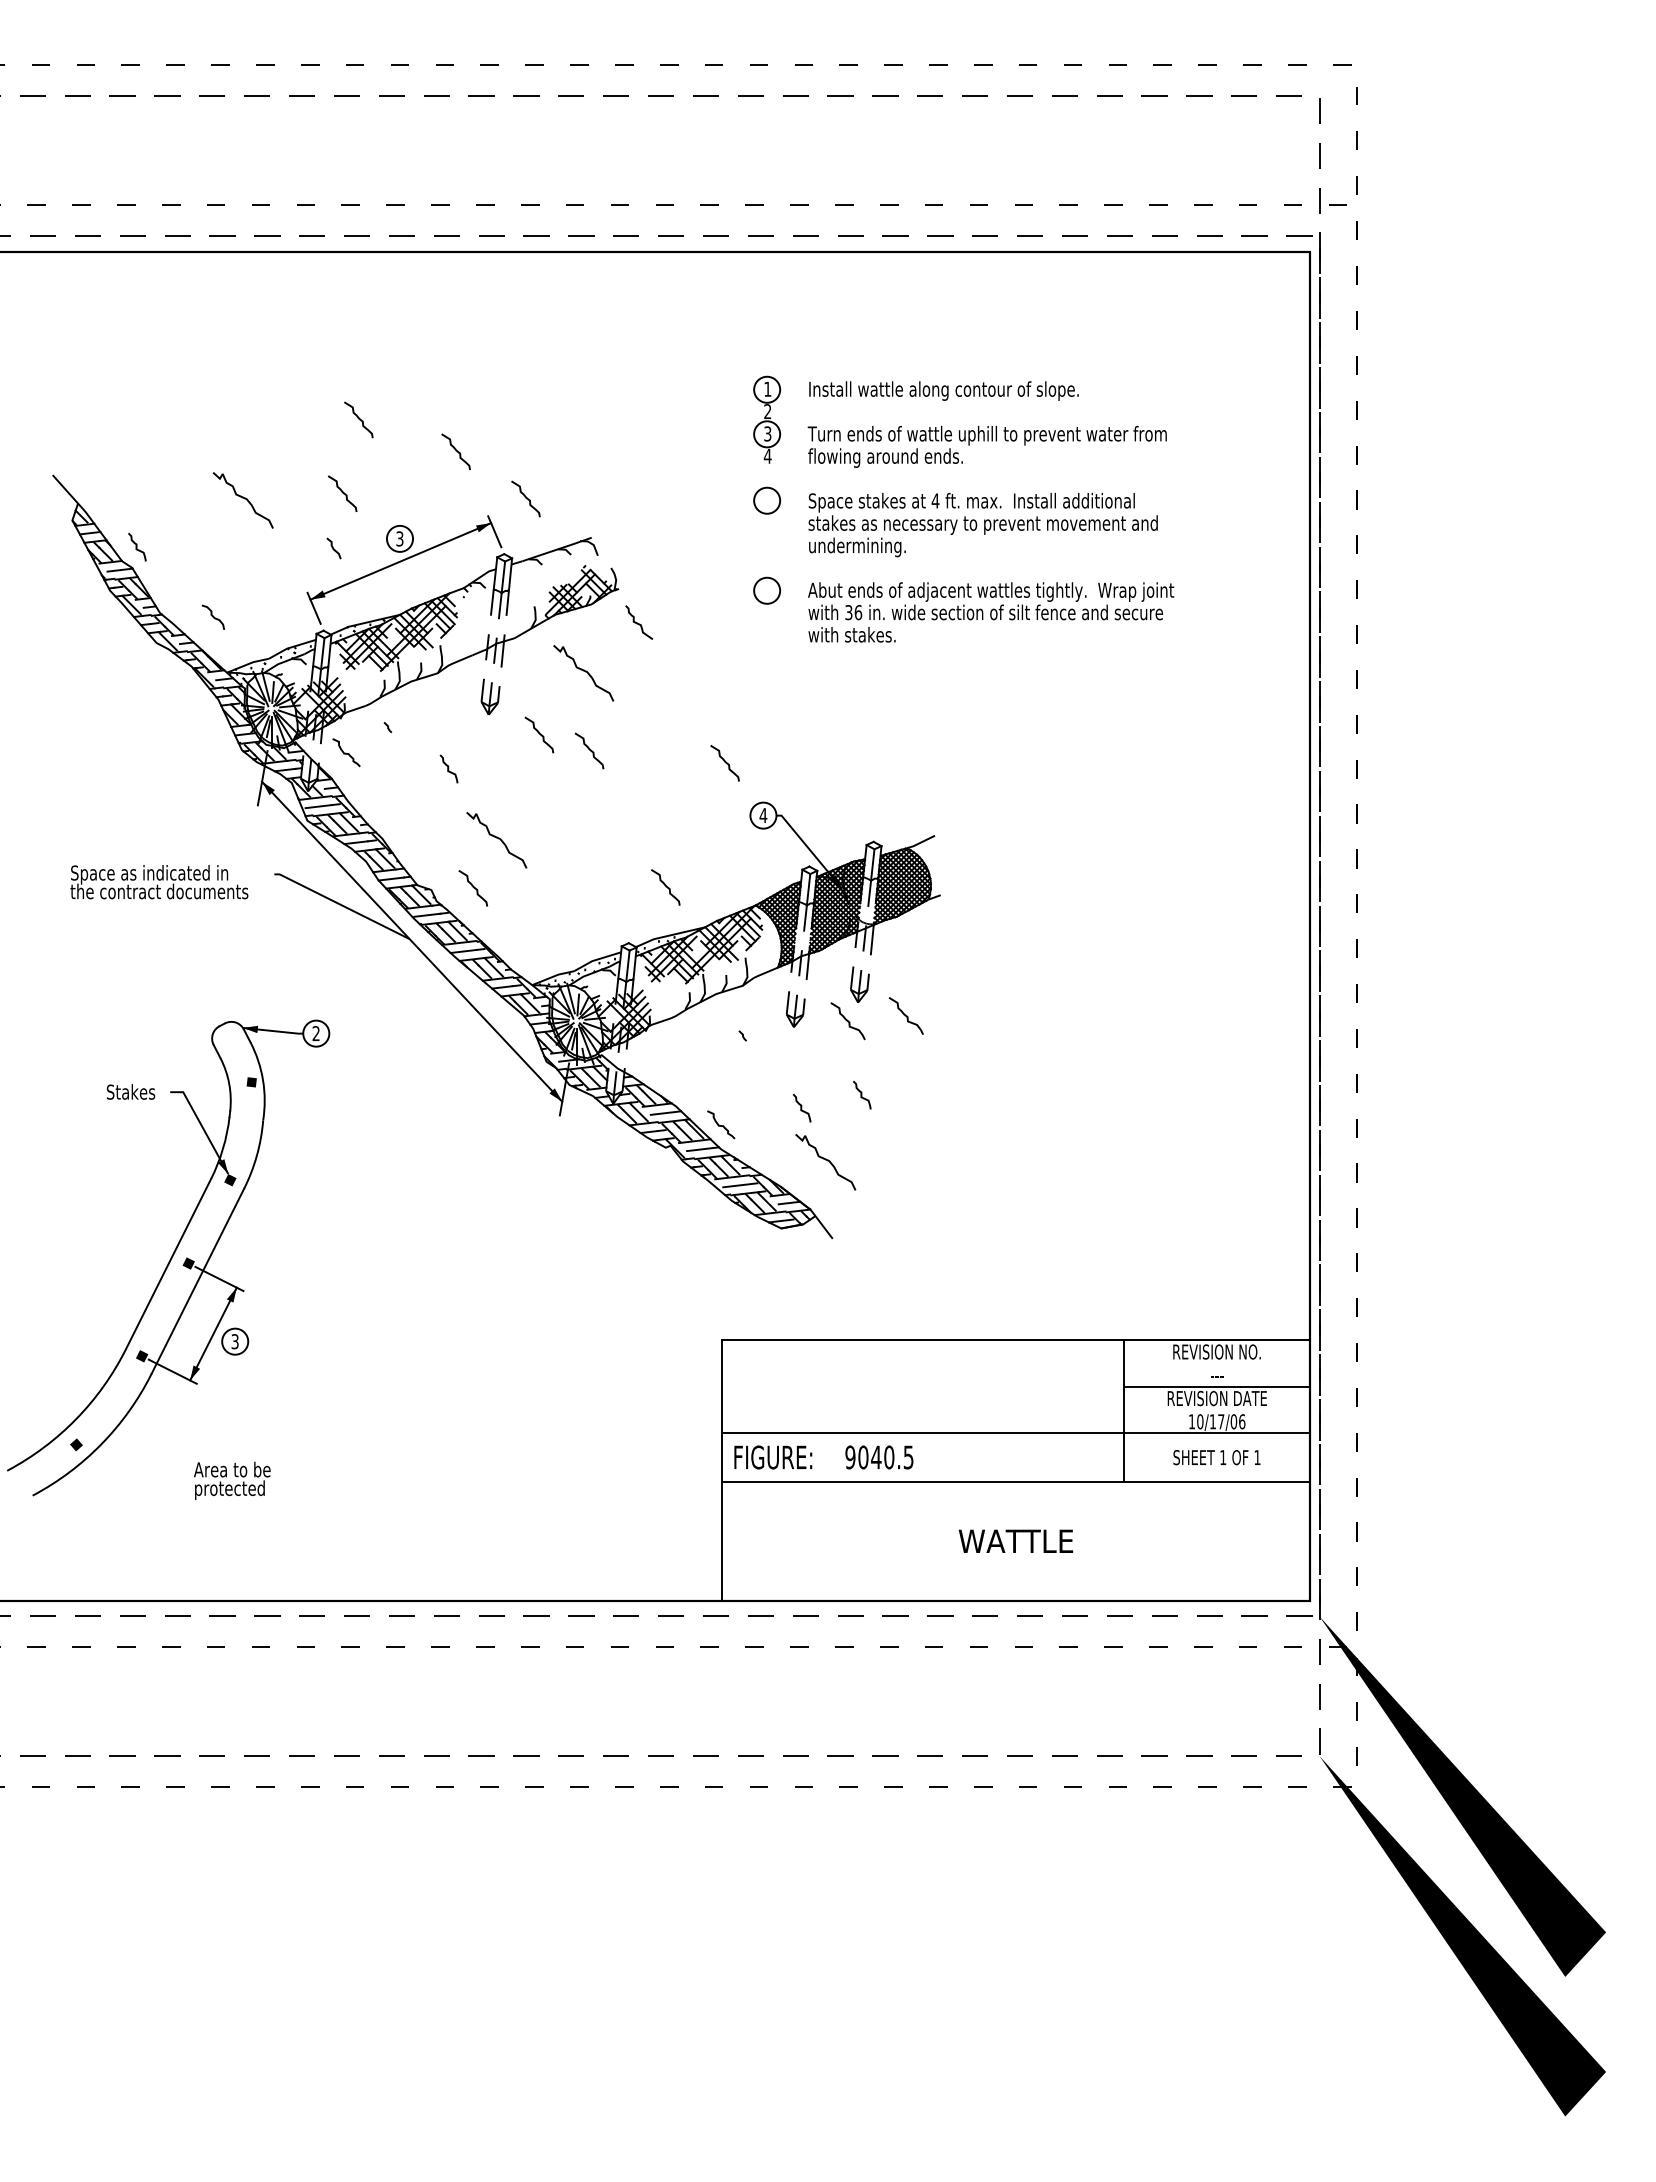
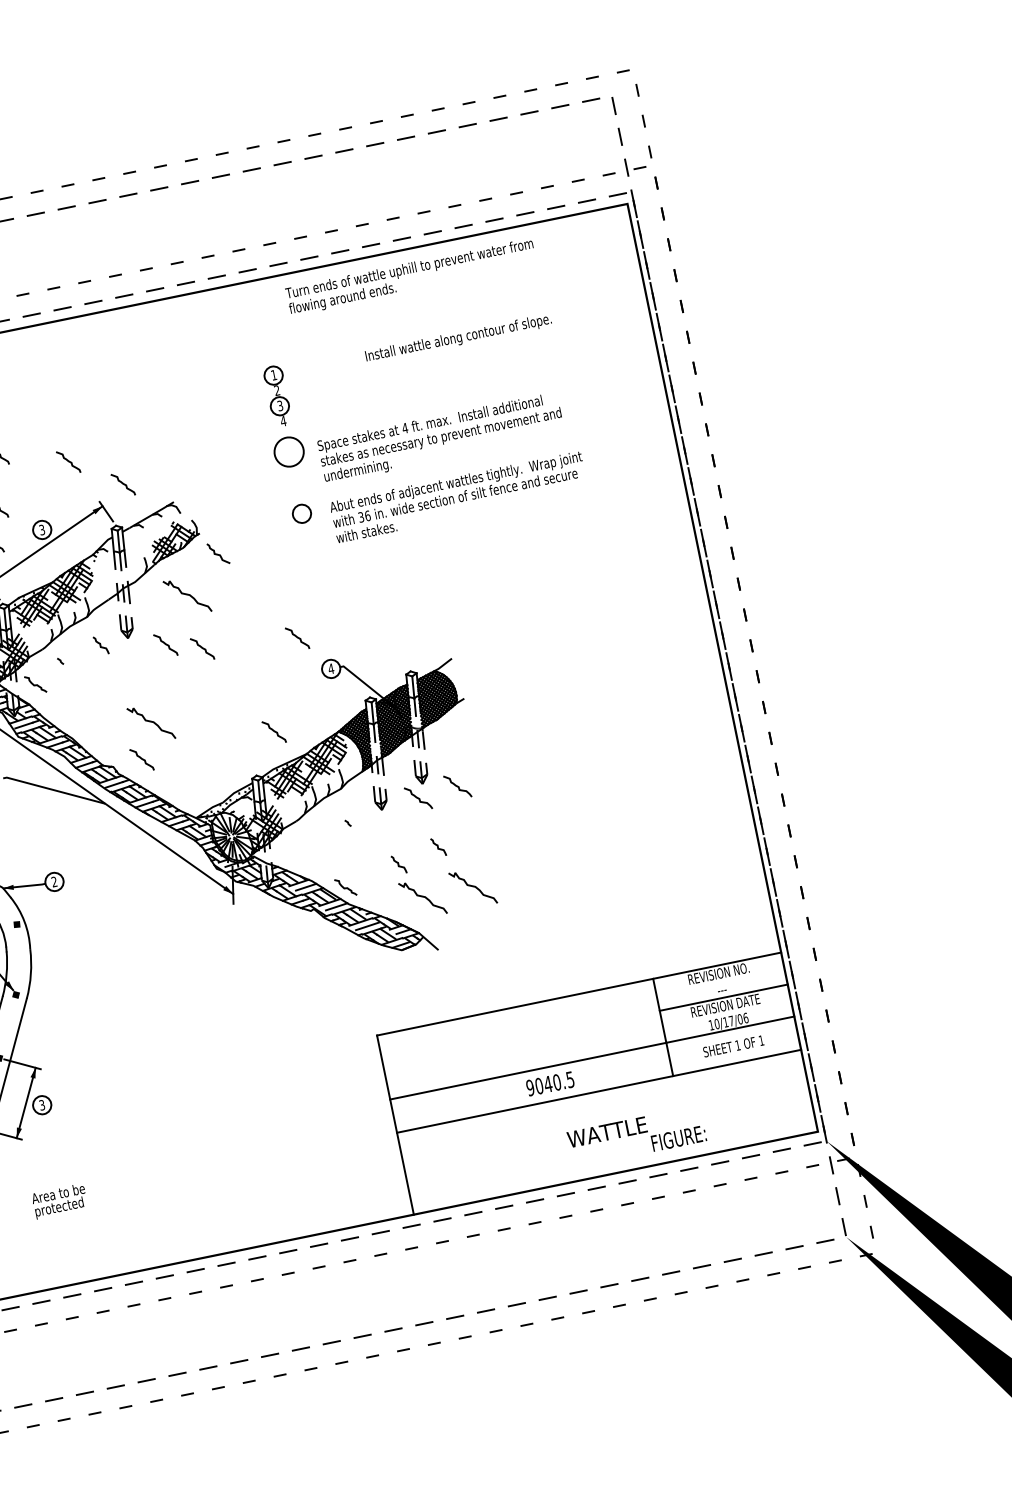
text: (943, 390) -> (458, 338), moved
text: (986, 446) -> (410, 277), moved
circle: (767, 500) -> (289, 451), size x1.6
curve: (448, 768) -> (100, 645), moved
curve: (898, 1160) -> (472, 887), added
text: (773, 1457) -> (679, 1138), moved
text: (879, 1457) -> (550, 1083), moved

